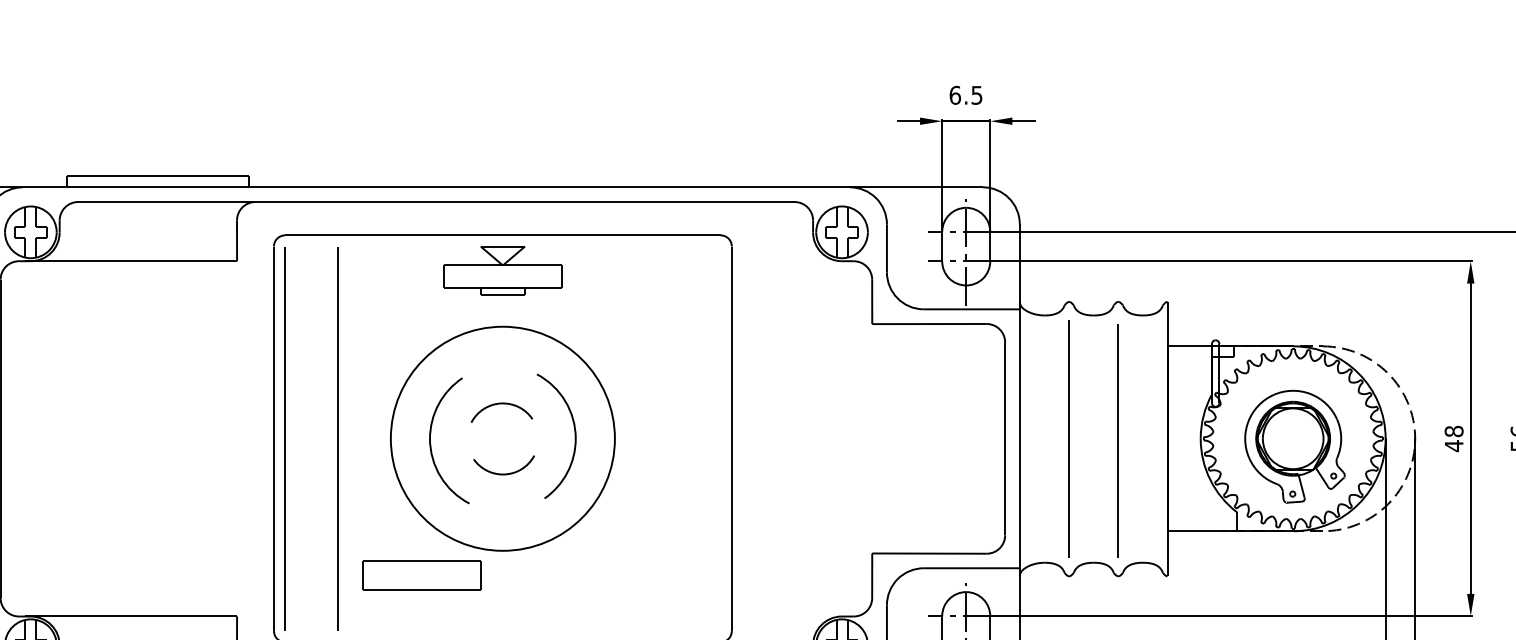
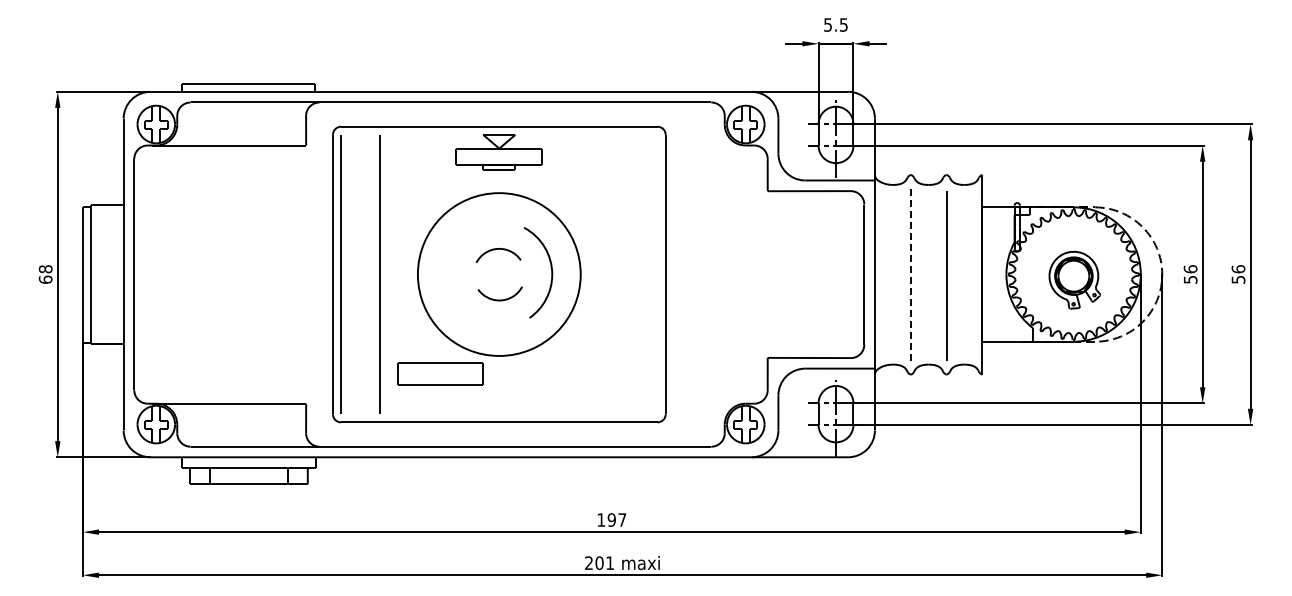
text: (955, 94) -> (828, 24), 6.5 -> 5.5
line: (1068, 438) -> (910, 274), solid -> dashed
text: (1454, 438) -> (1190, 274), 48 -> 56
curve: (431, 440) -> (447, 275), removed
part: (1294, 445) -> (1074, 279), size x0.7

